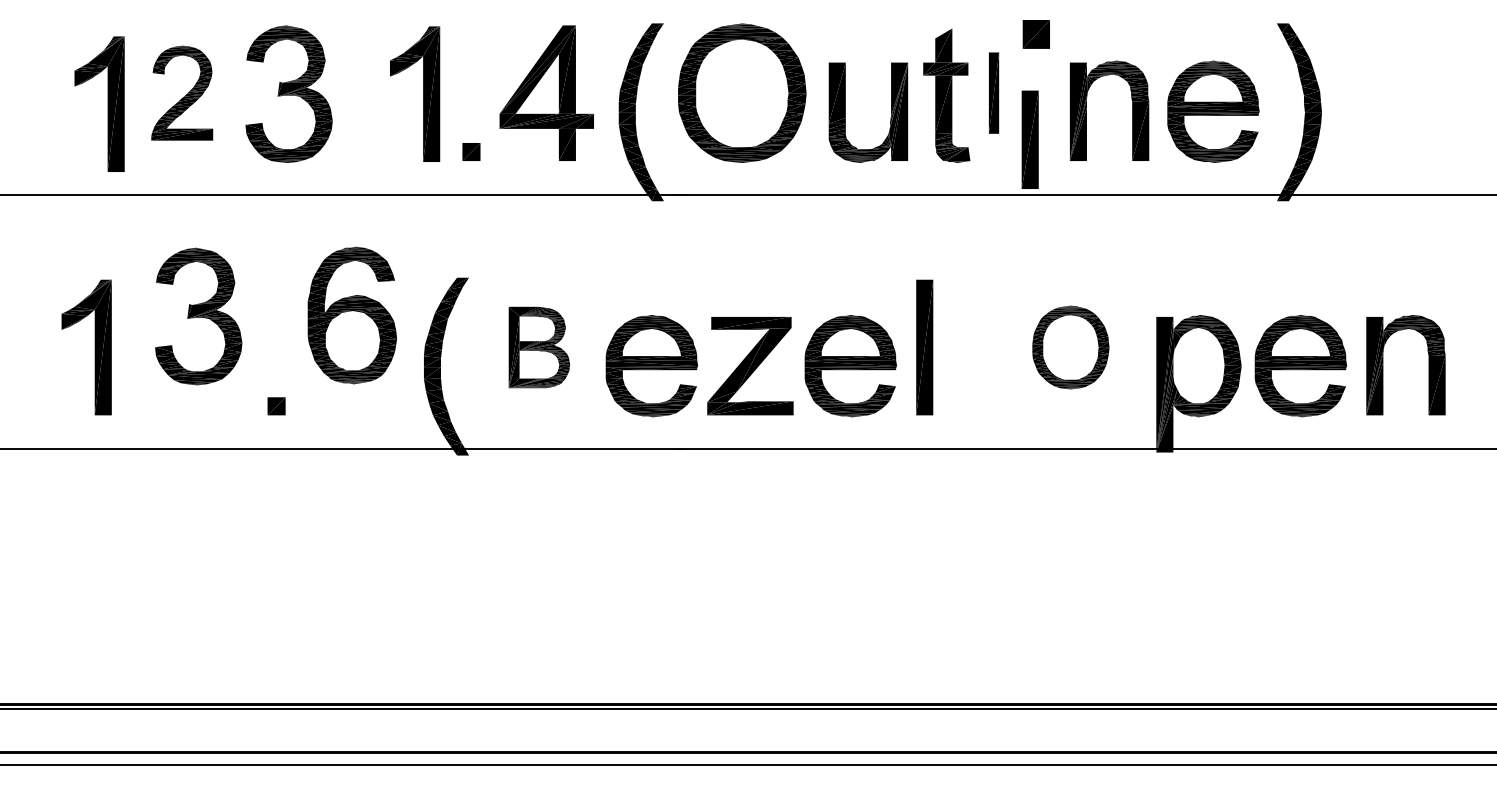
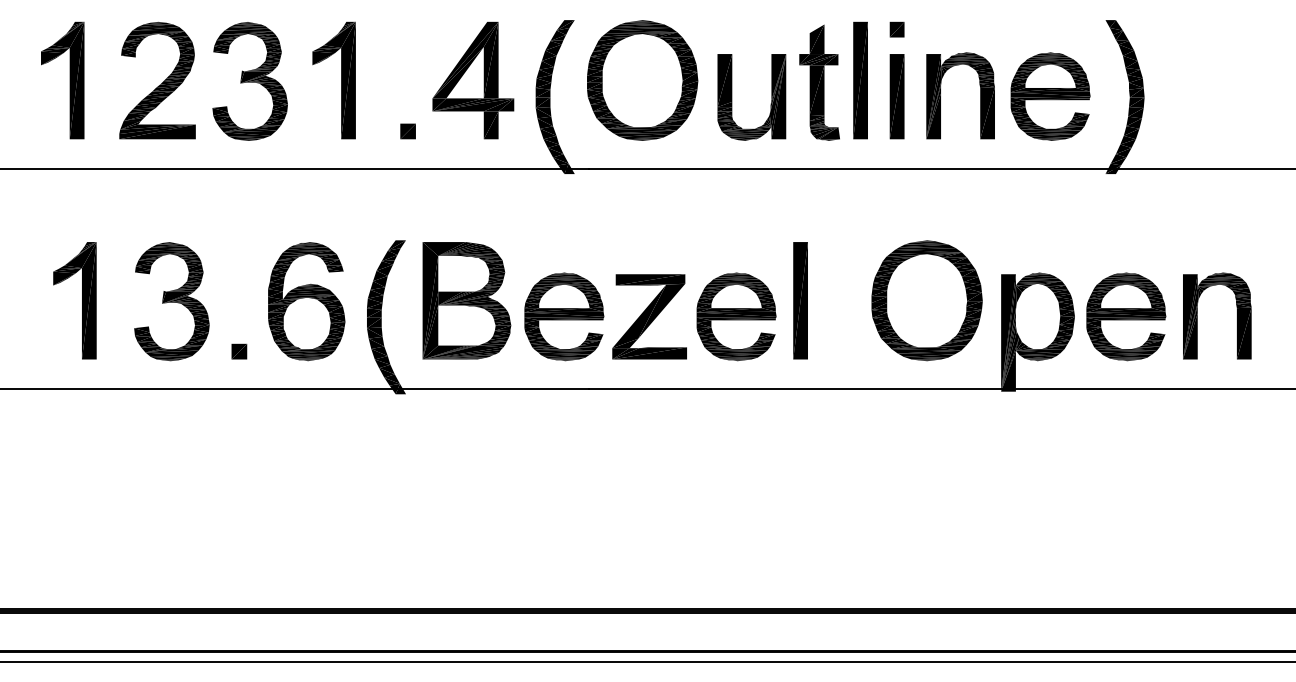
part: (1035, 34) -> (896, 29), size x0.62
part: (182, 92) -> (157, 79), size x1.43
part: (993, 92) -> (860, 79), size x1.67
part: (423, 93) -> (341, 79), moved
part: (107, 103) -> (69, 79), moved
part: (1029, 139) -> (896, 96), moved
part: (352, 315) -> (306, 301), moved
part: (198, 316) -> (171, 301), moved
part: (539, 347) -> (467, 300), size x1.67
part: (1070, 347) -> (926, 300), size x1.67

